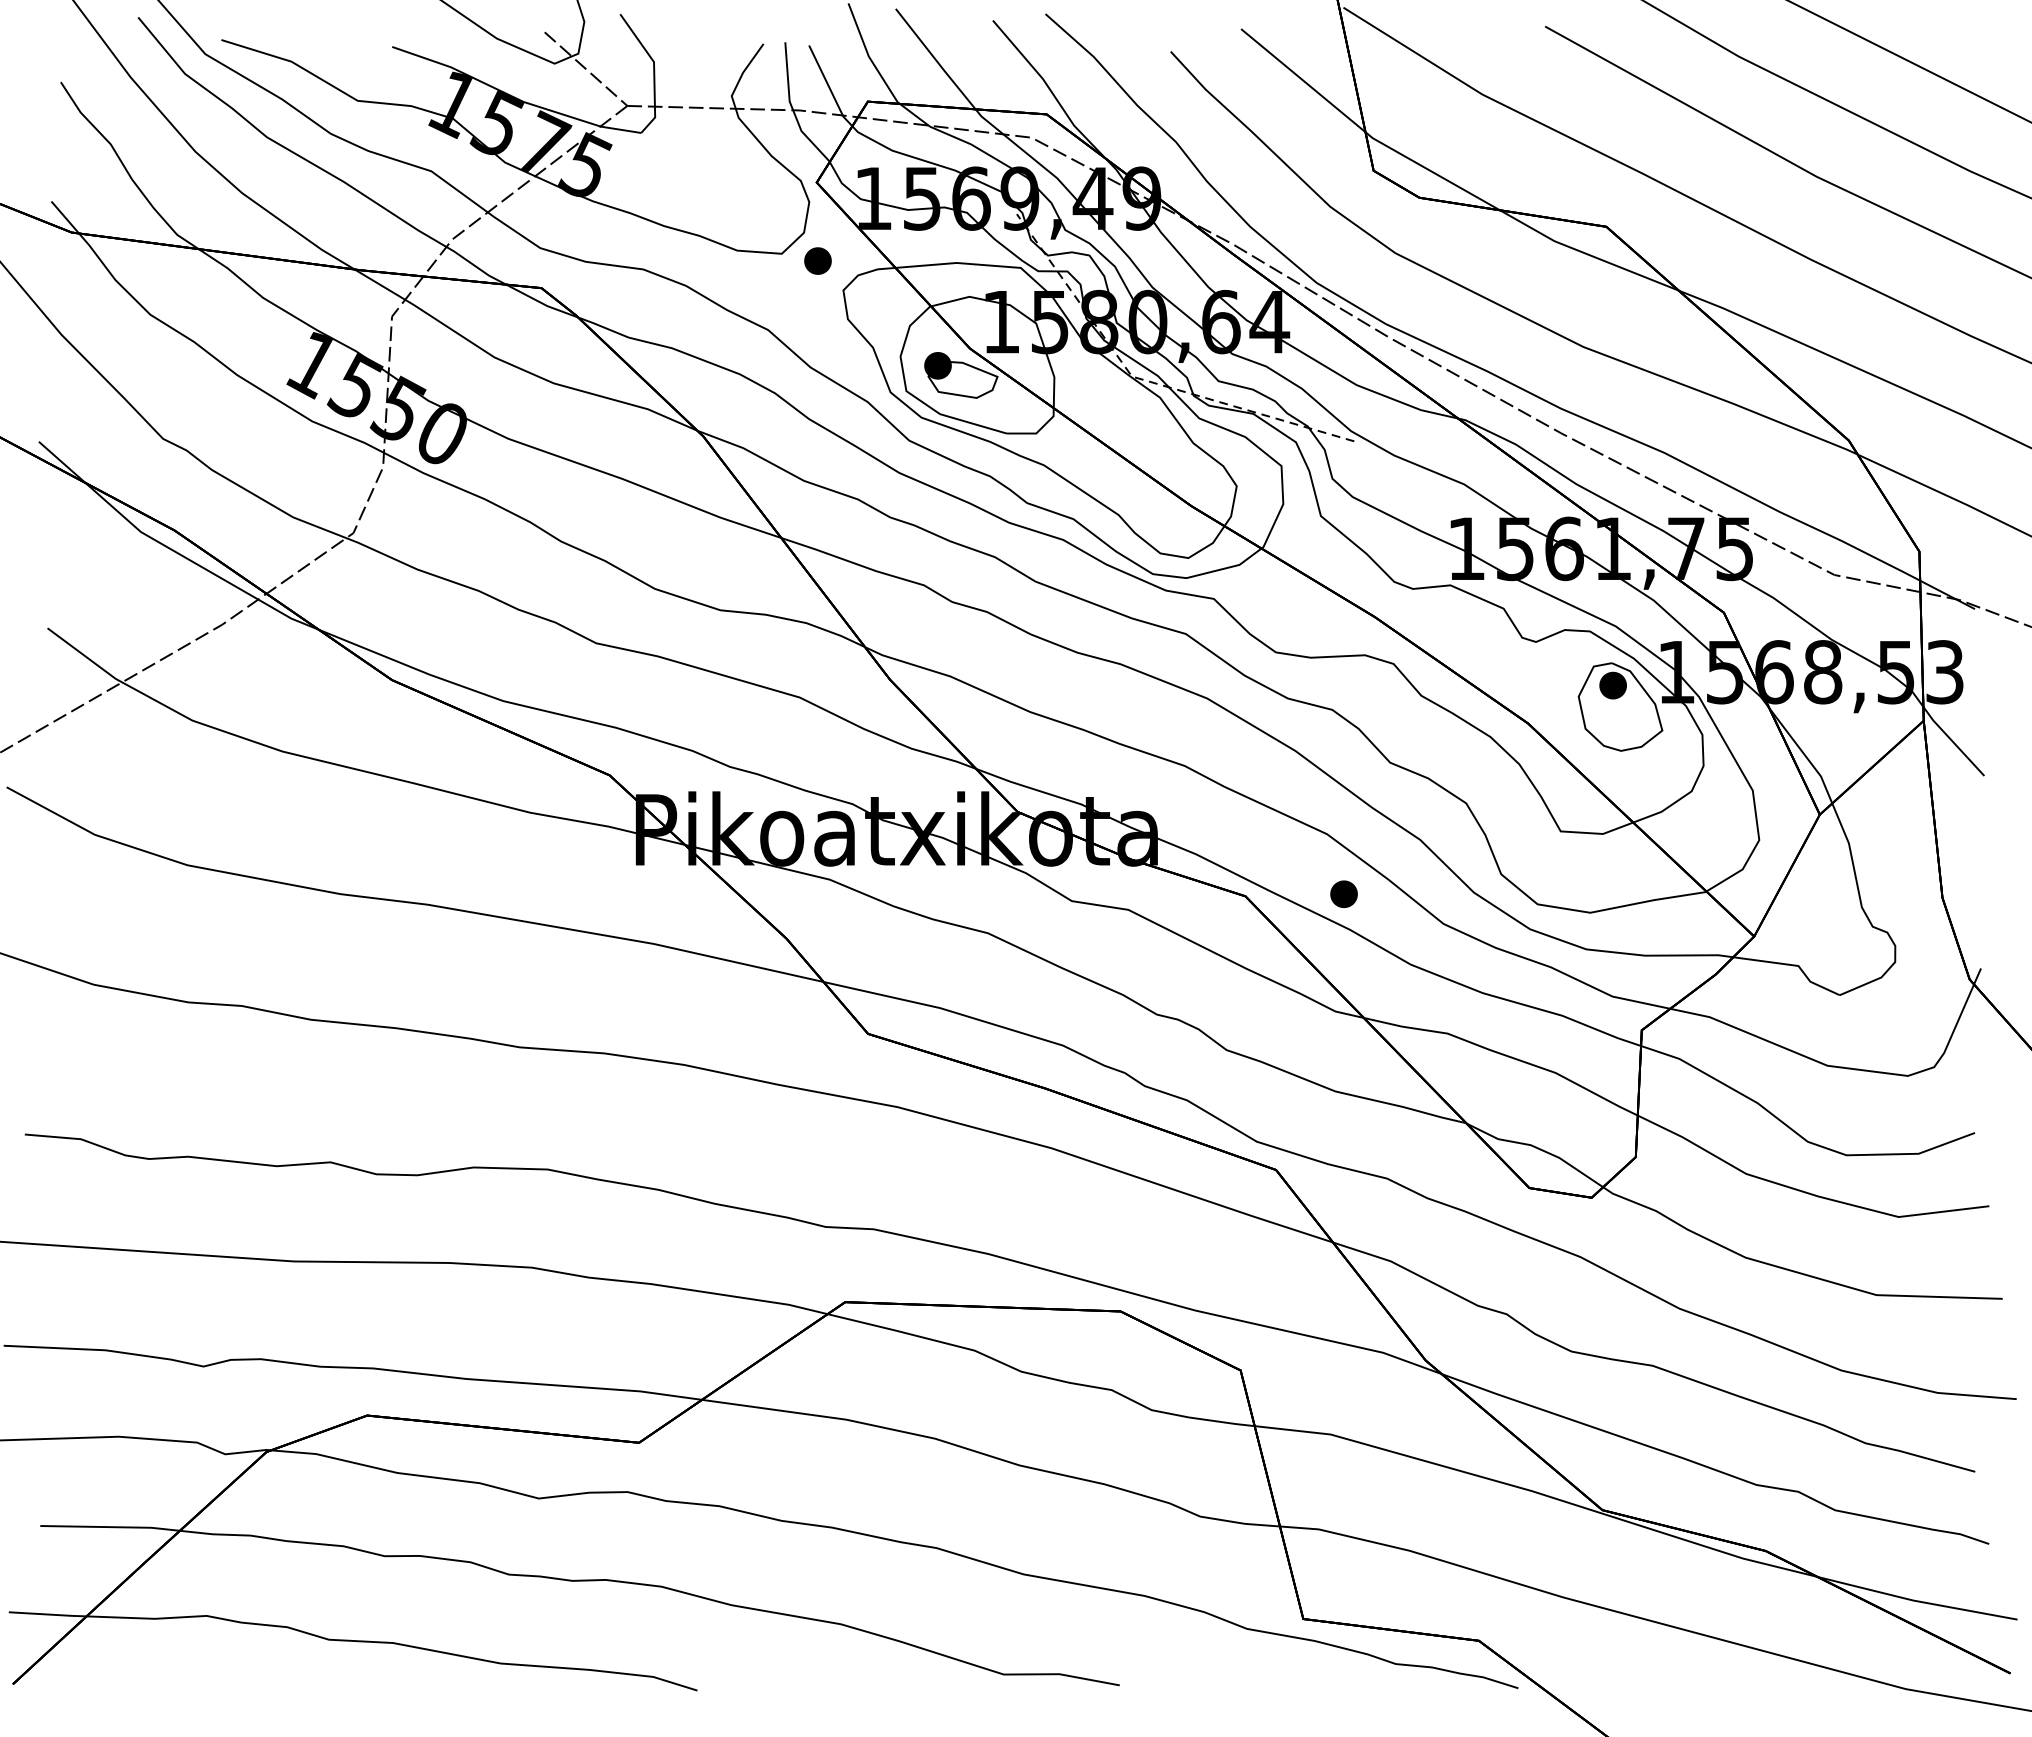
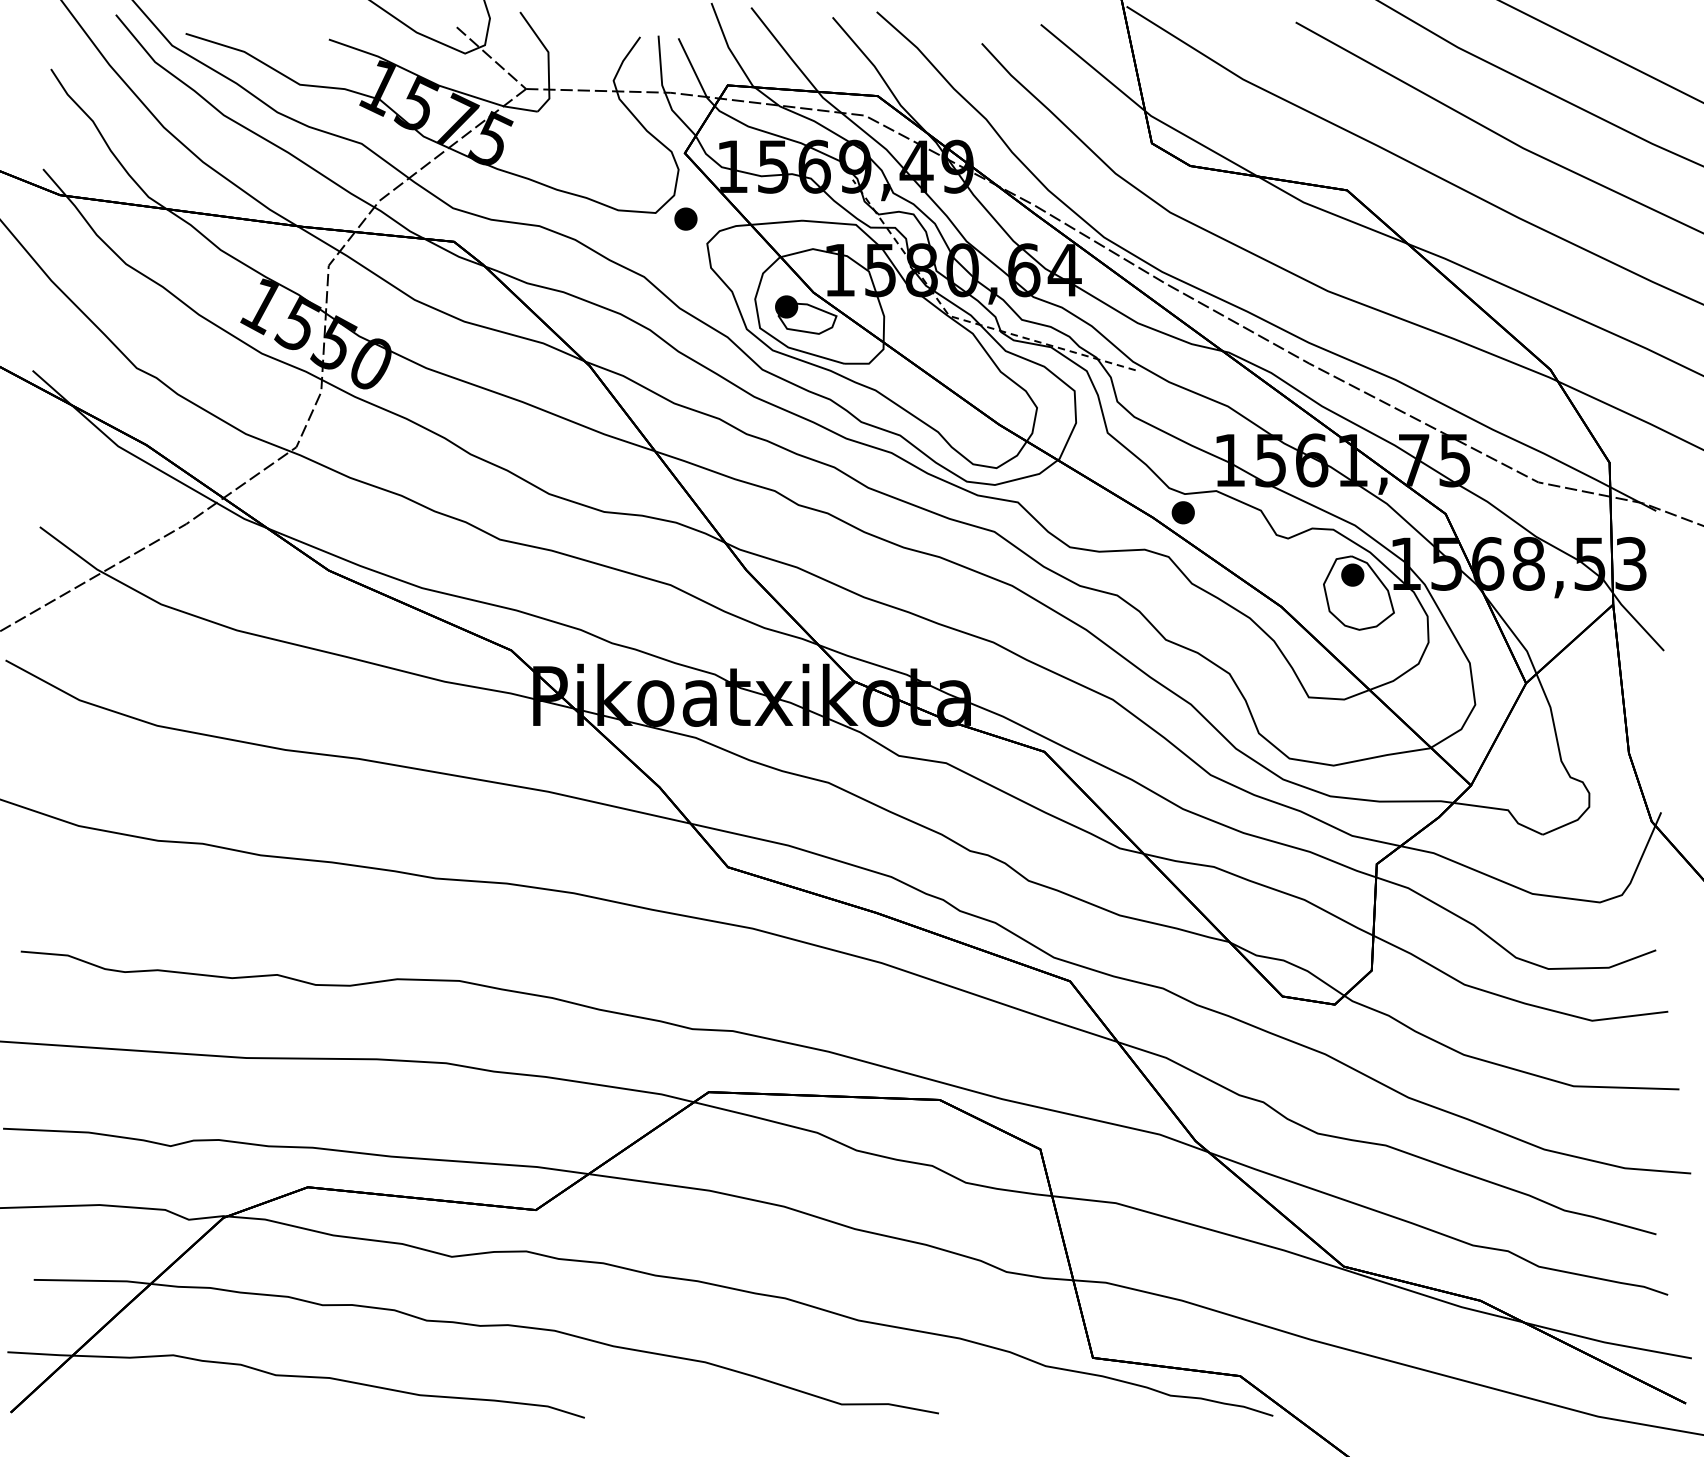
part: (1343, 893) -> (1182, 512), moved

